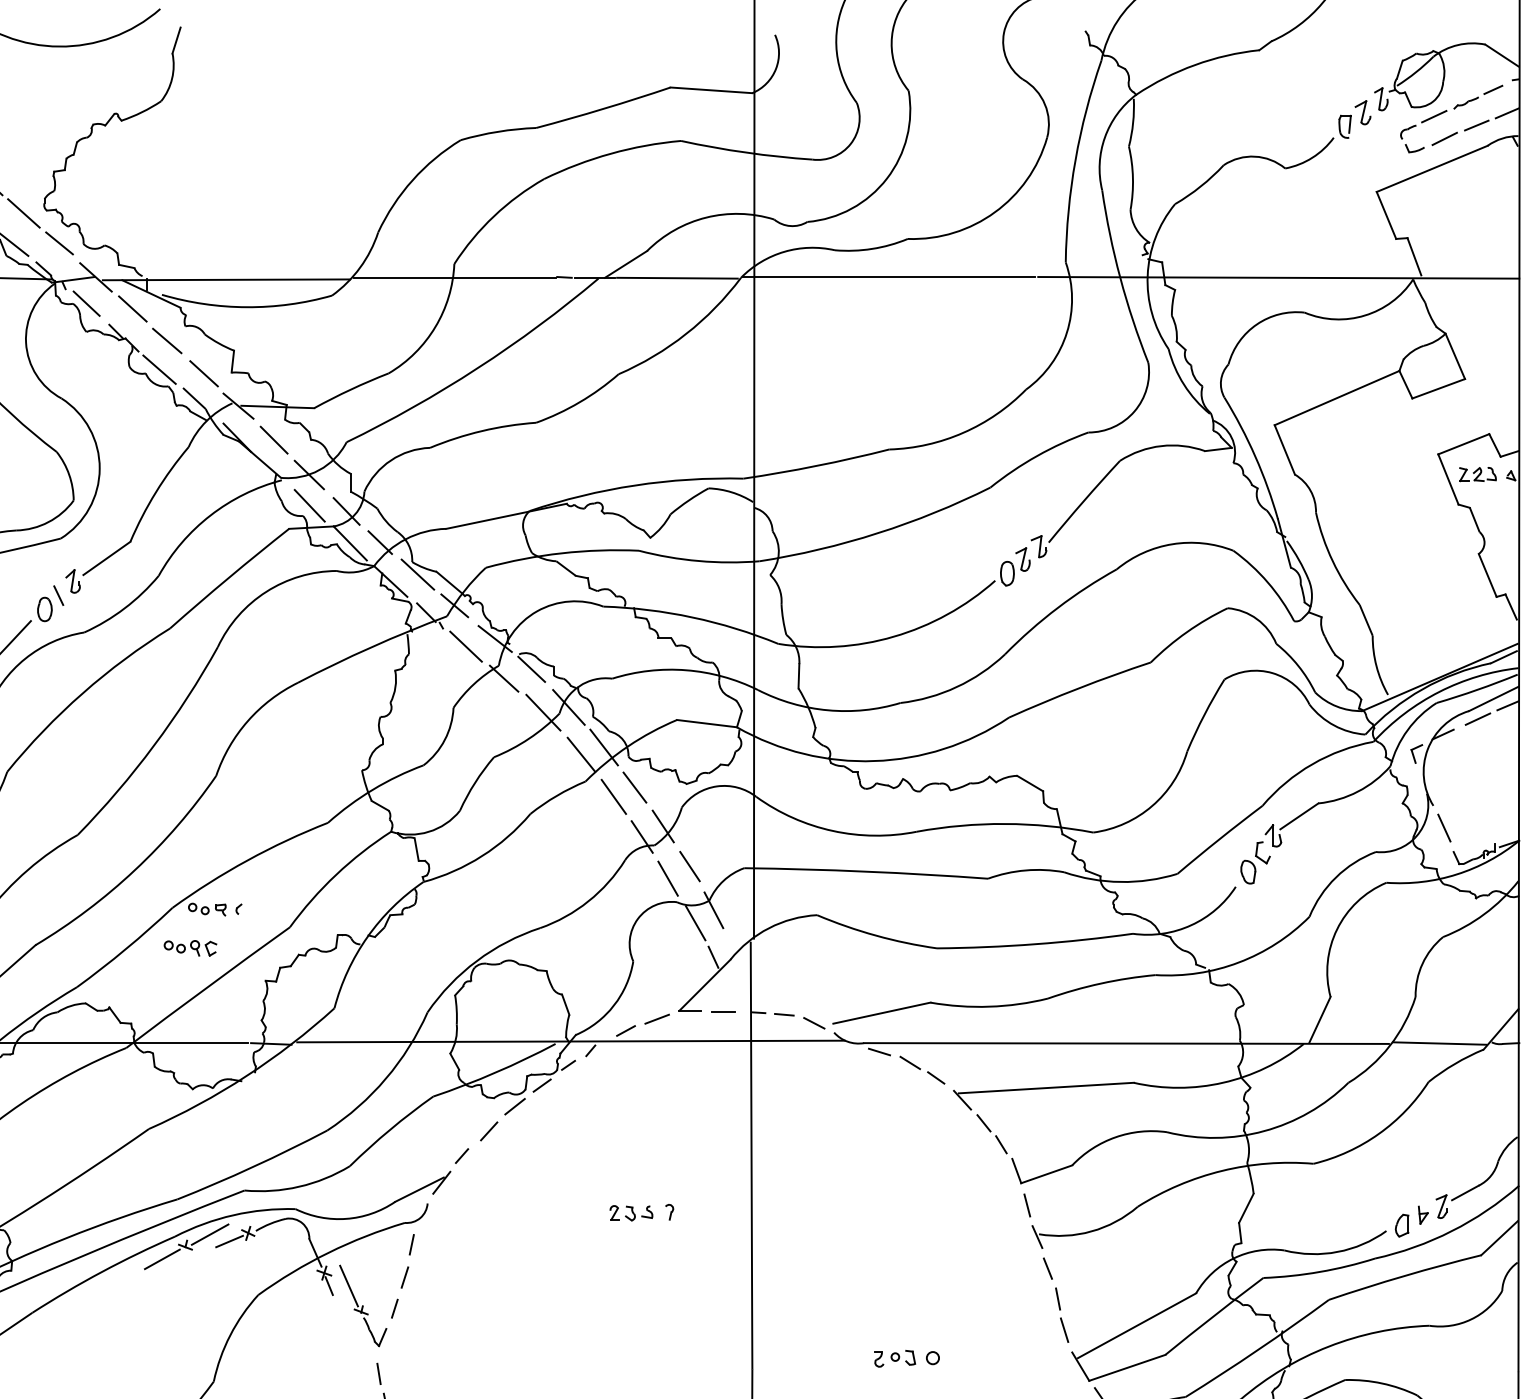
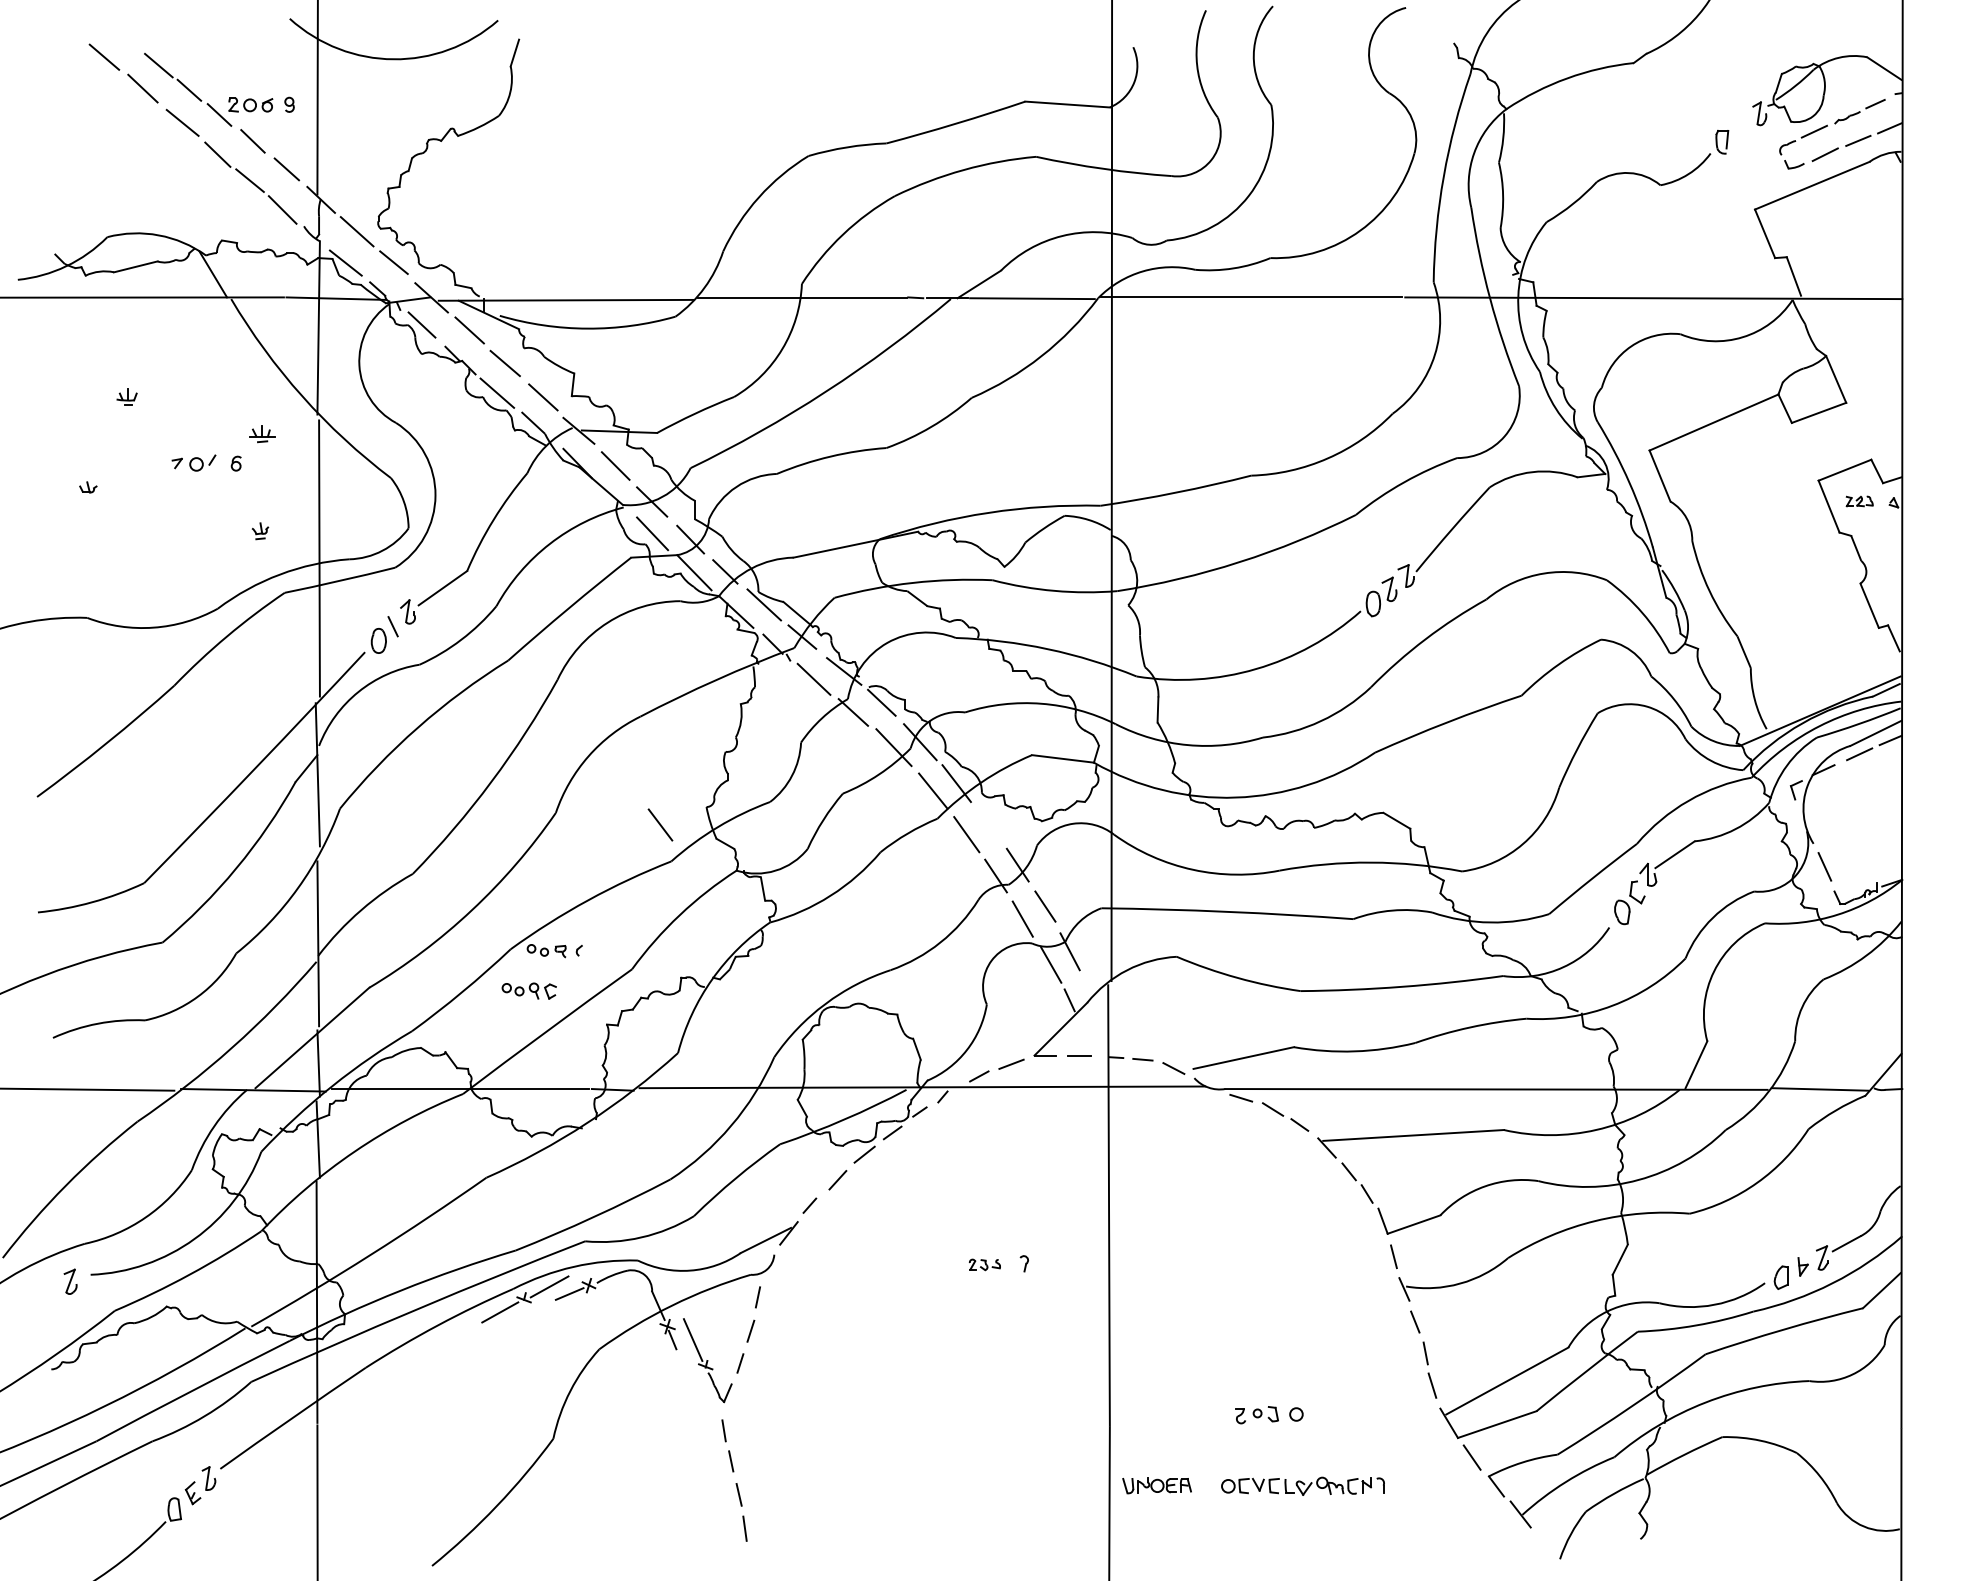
part: (1362, 112) -> (1740, 127), removed
part: (1477, 474) -> (1859, 501), size x0.7
line: (634, 787) -> (660, 824), moved
part: (631, 1212) -> (984, 1264), size x0.7

